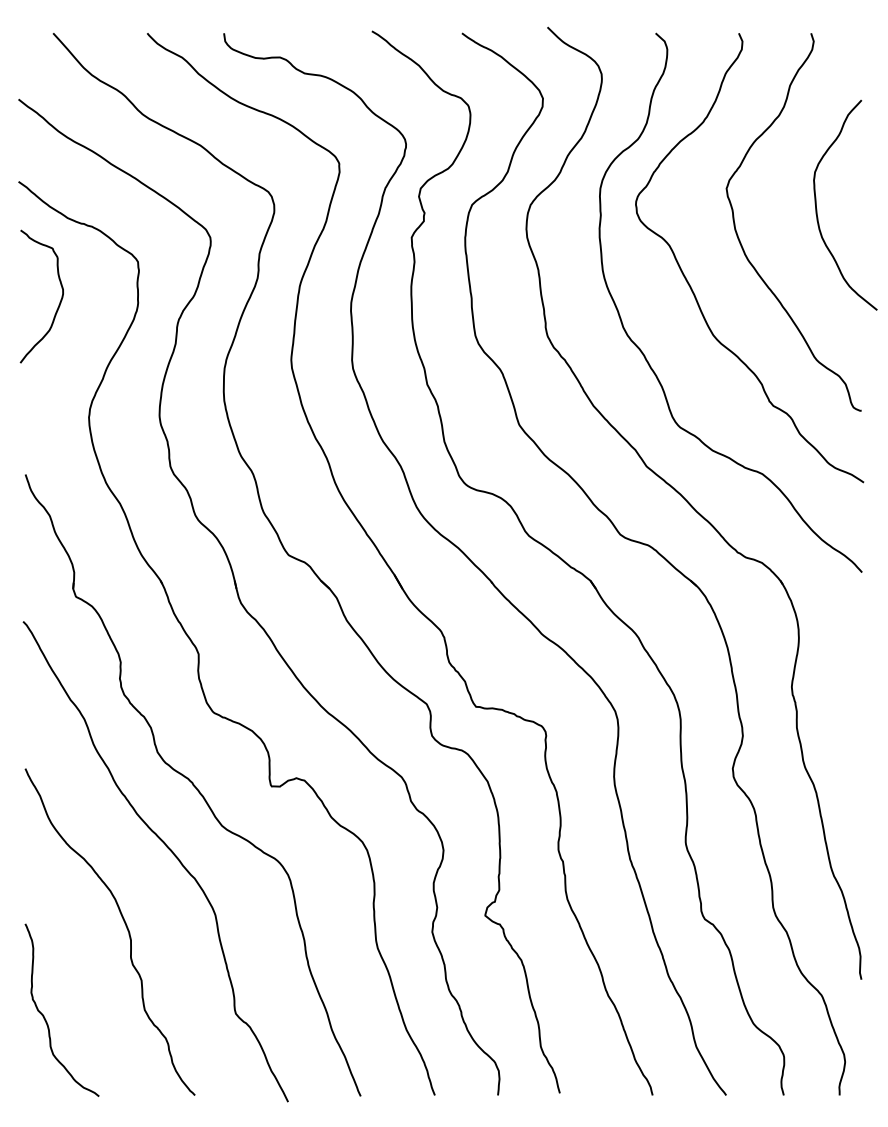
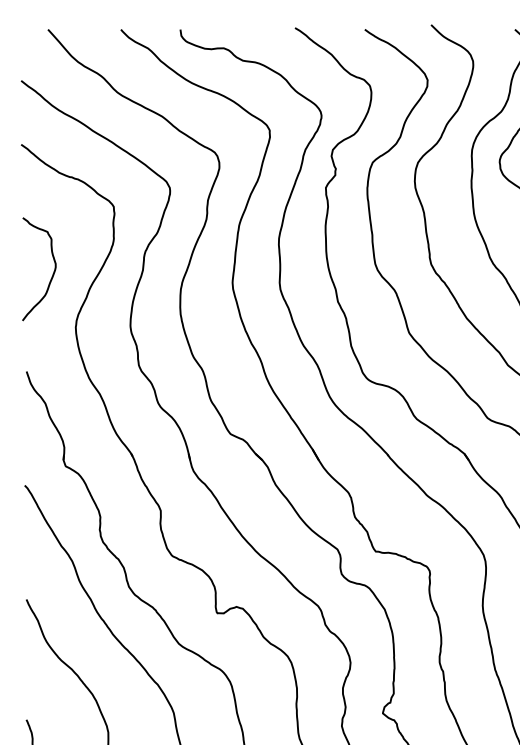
curve: (58, 304) -> (52, 275), moved

